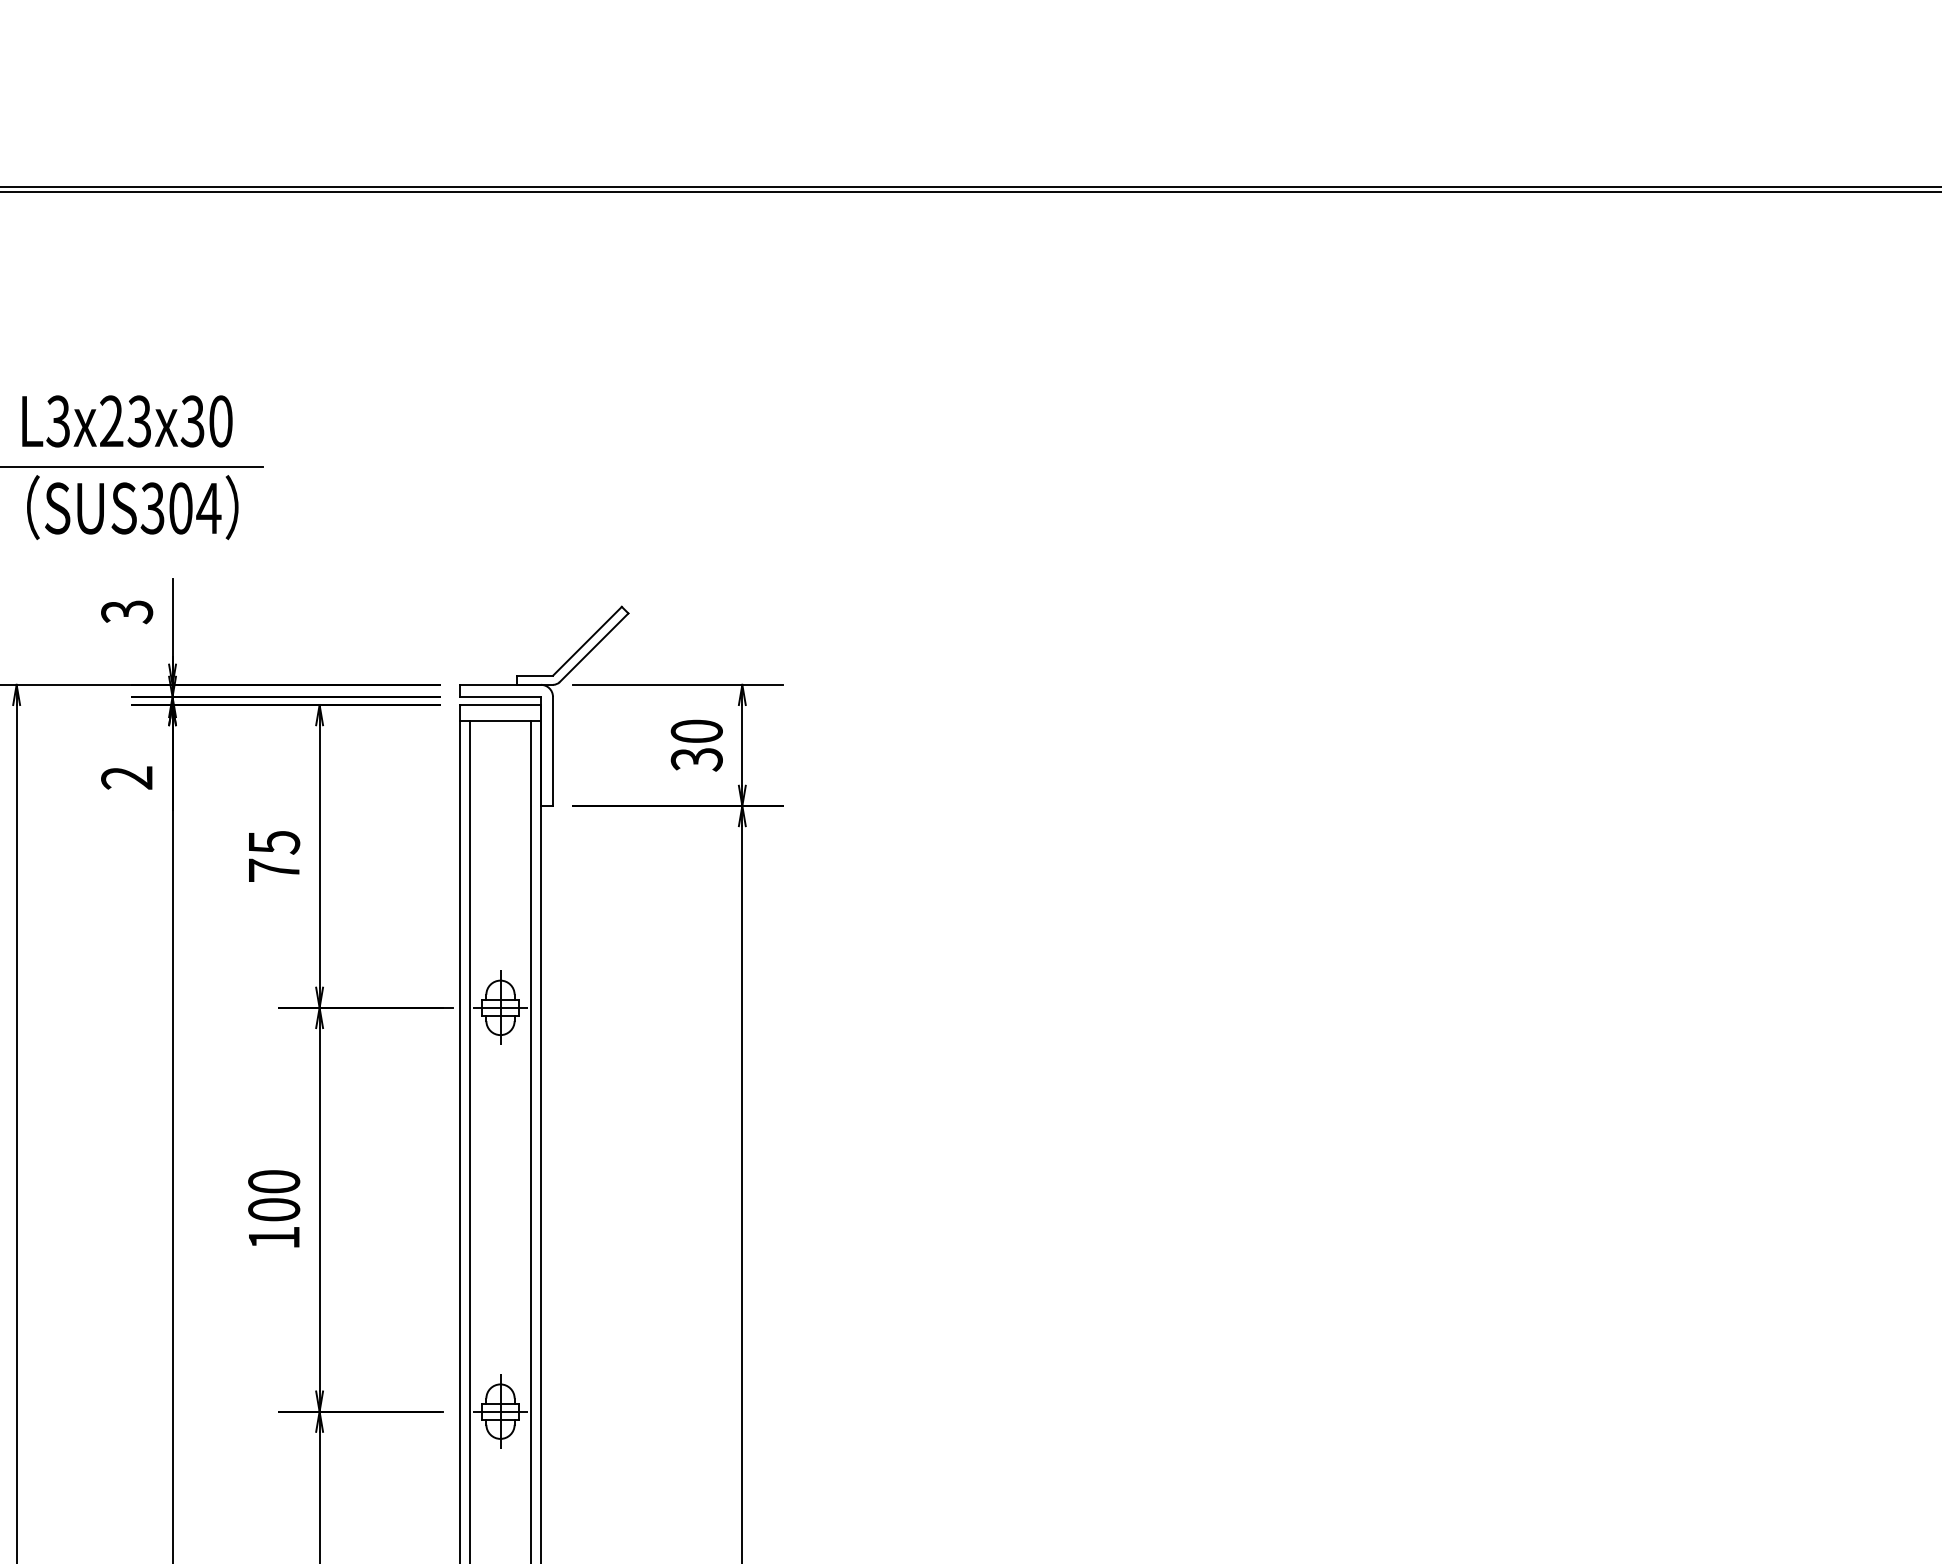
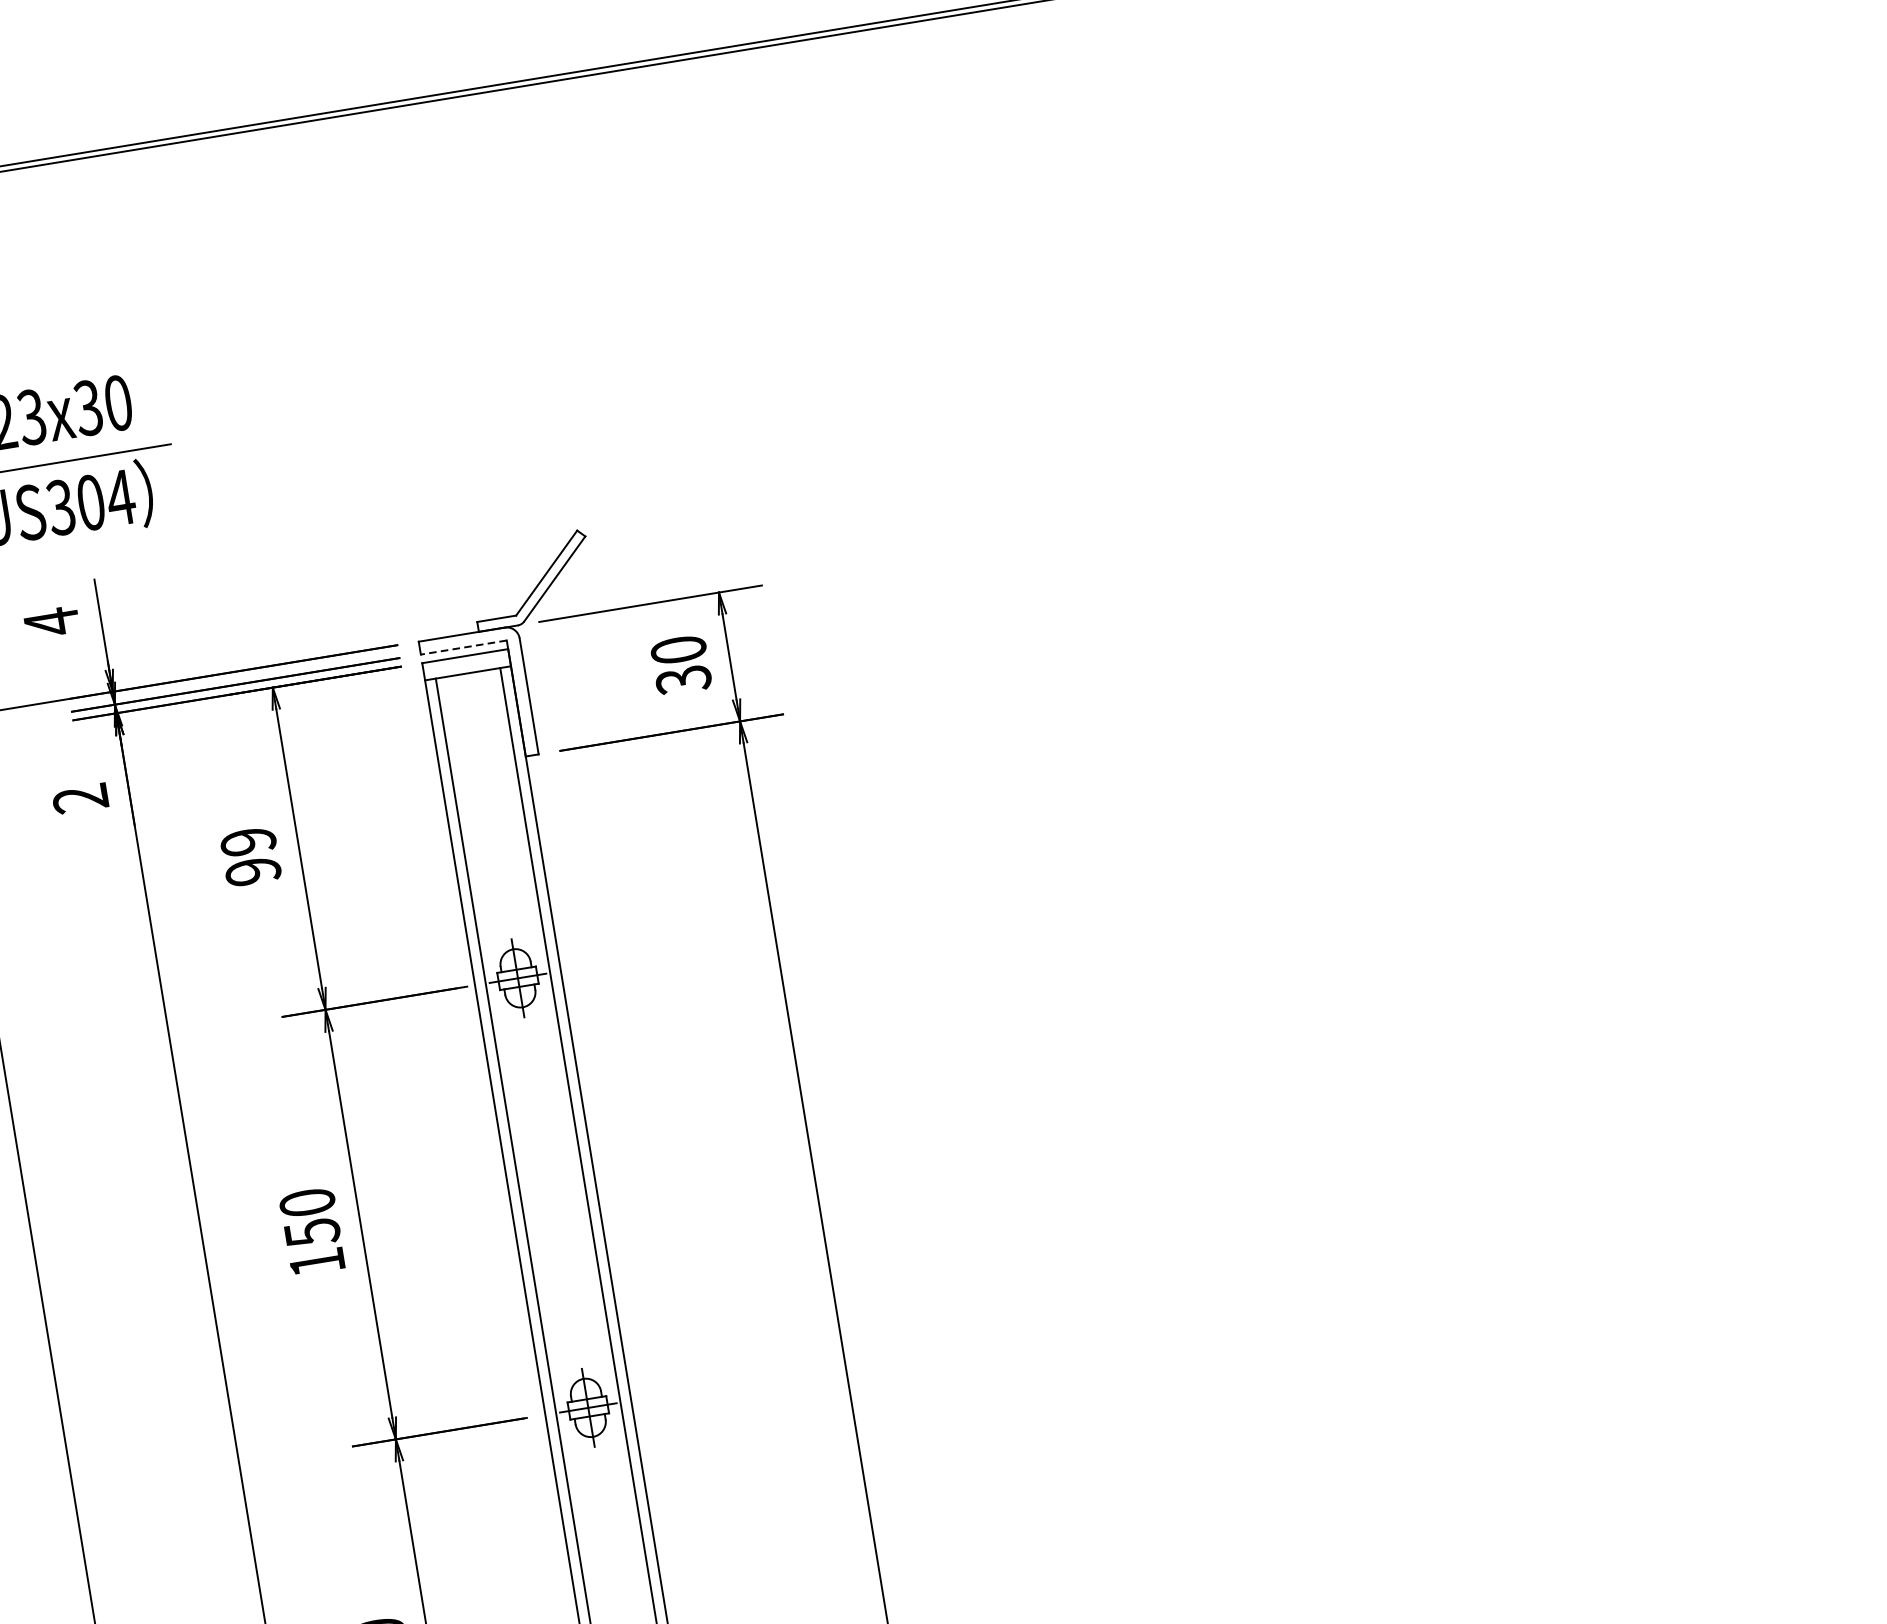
text: (127, 611) -> (52, 621), 3 -> 4
line: (500, 696) -> (463, 647), solid -> dashed
text: (274, 856) -> (251, 856), 75 -> 99
text: (274, 1210) -> (312, 1233), 100 -> 150

